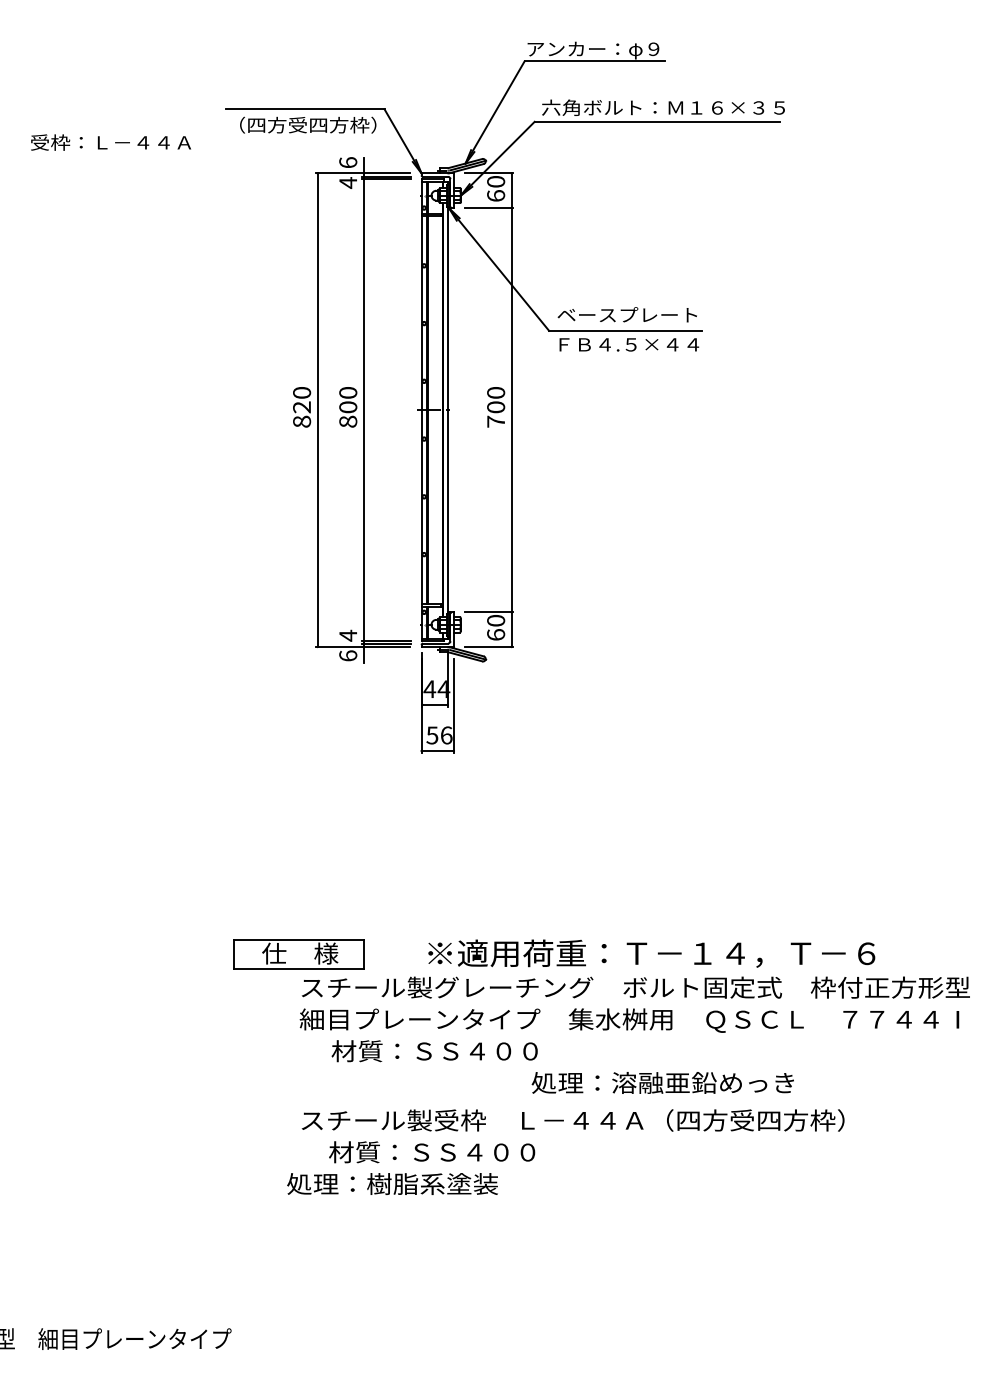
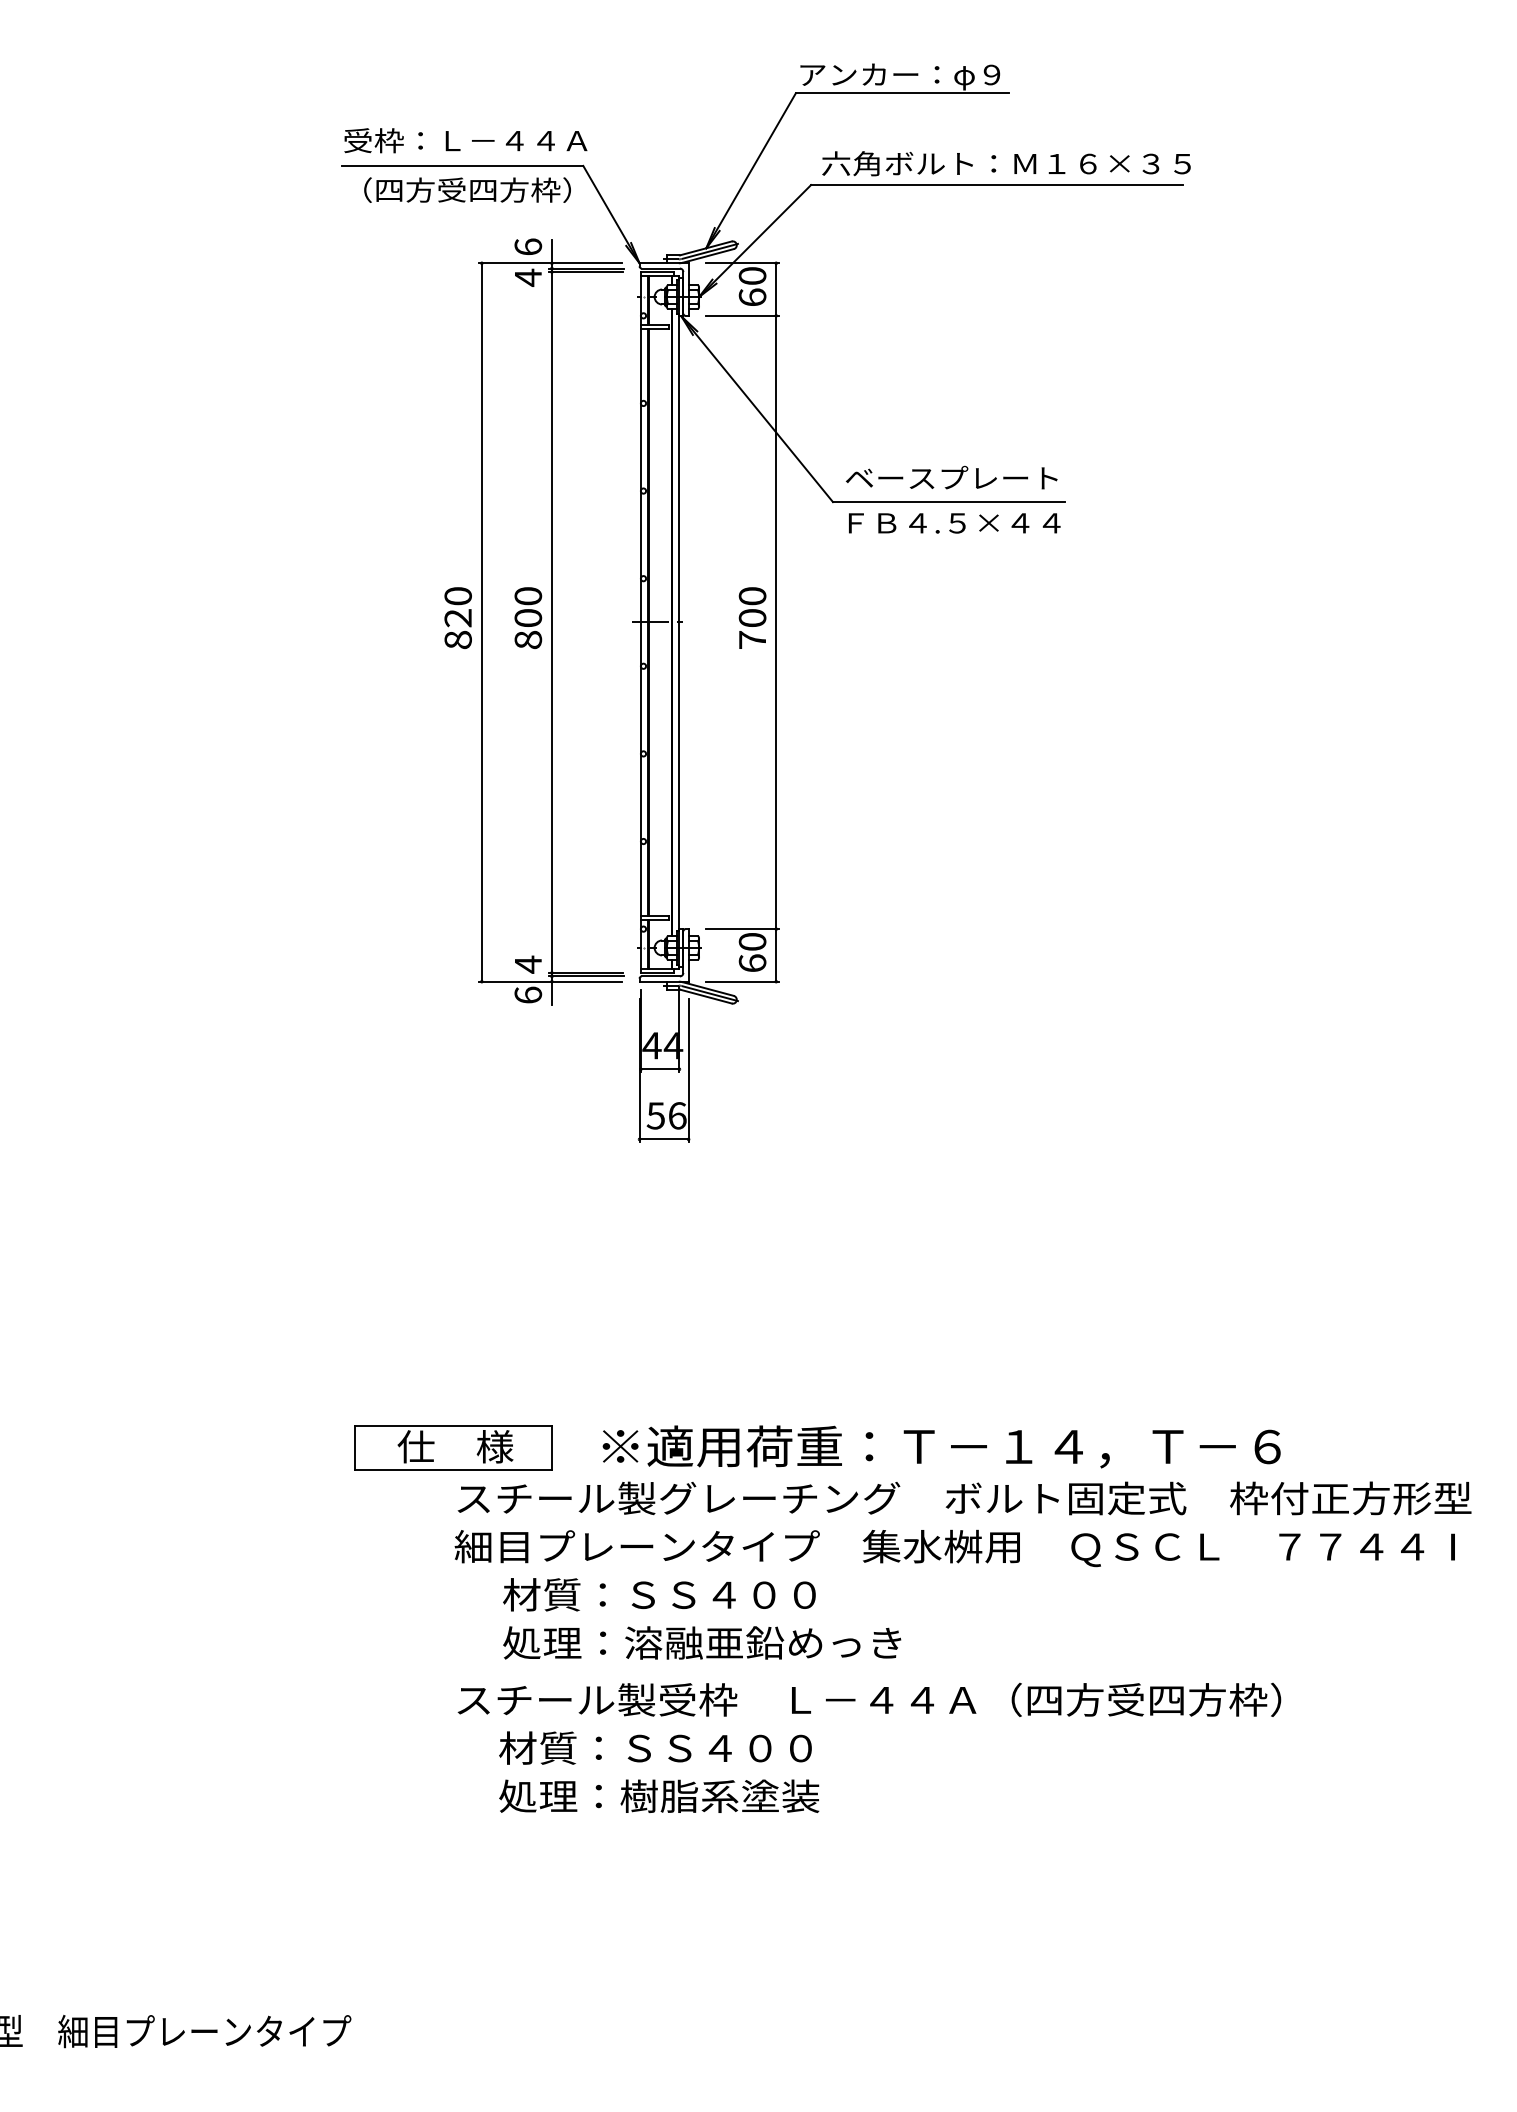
text: (110, 142) -> (464, 140), moved
text: (651, 953) -> (941, 1446), moved
text: (662, 1082) -> (701, 1642), moved
text: (392, 1183) -> (659, 1795), moved

